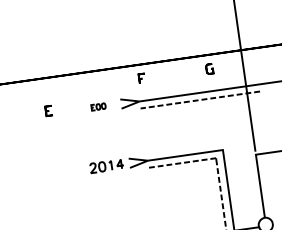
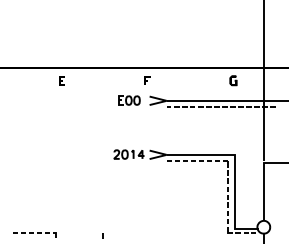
part: (141, 78) -> (147, 80), moved
part: (98, 106) -> (129, 100), size x1.67
part: (47, 110) -> (61, 80), moved

